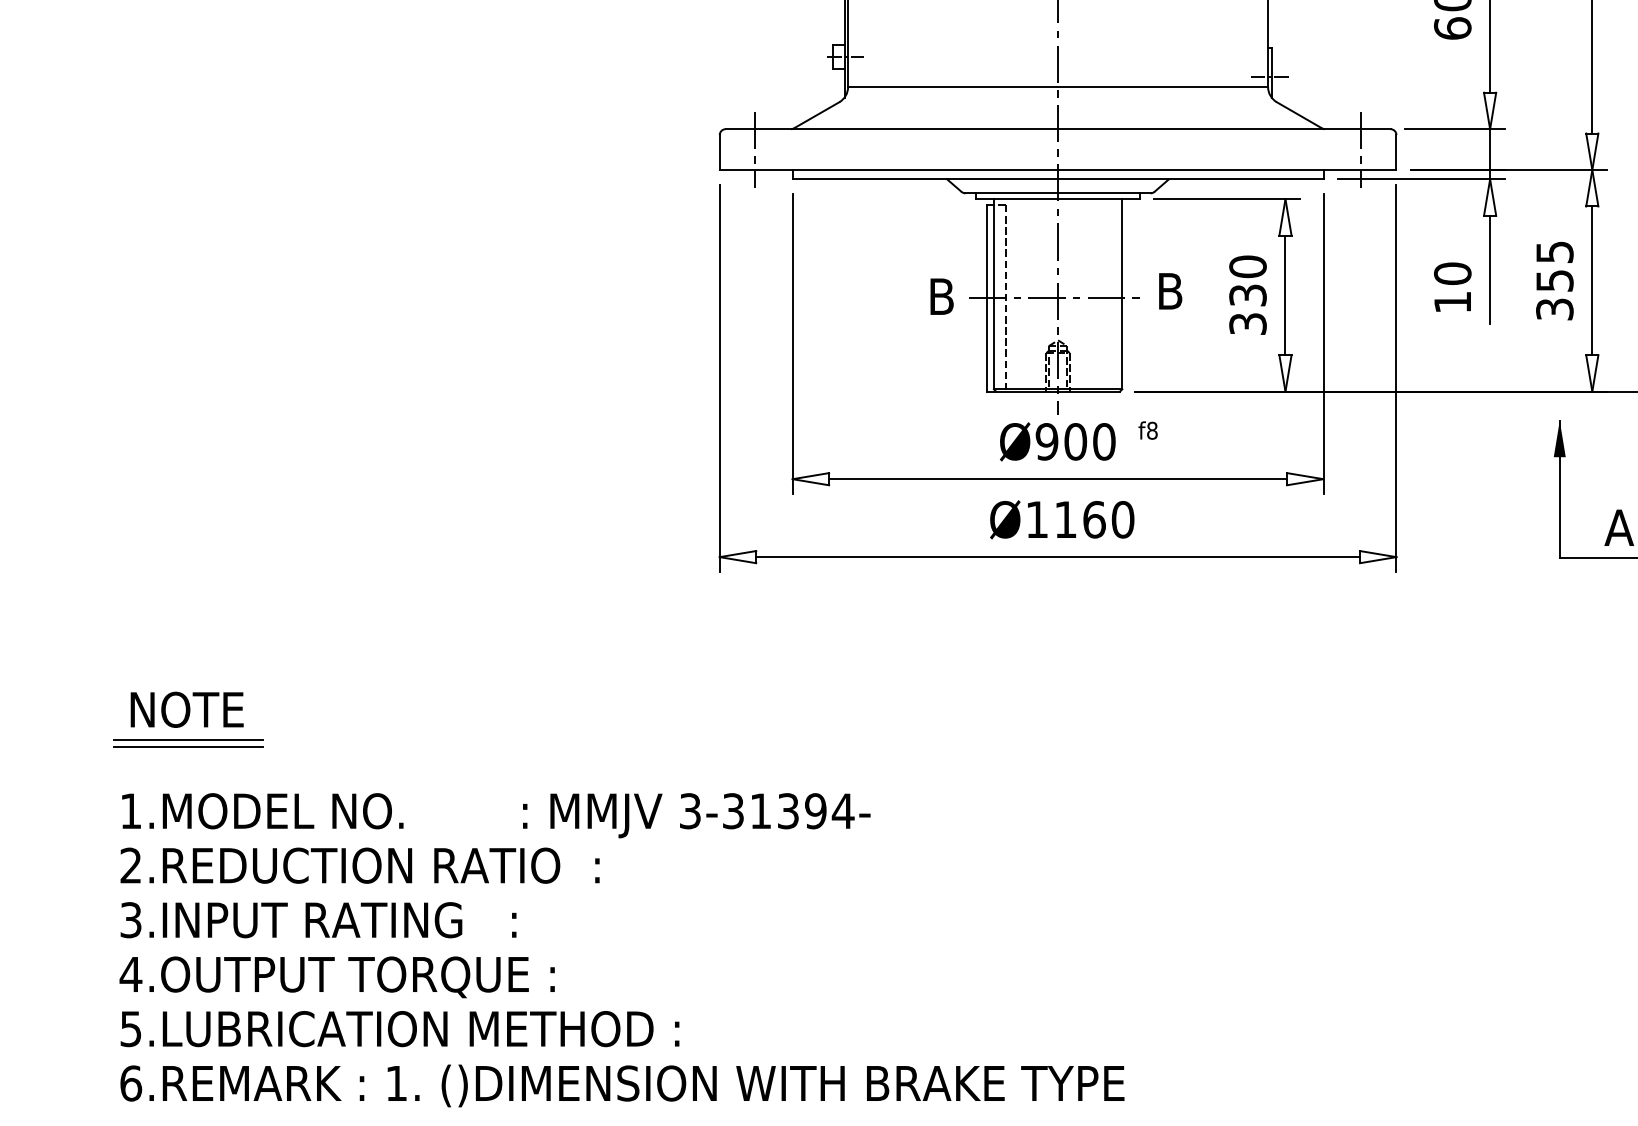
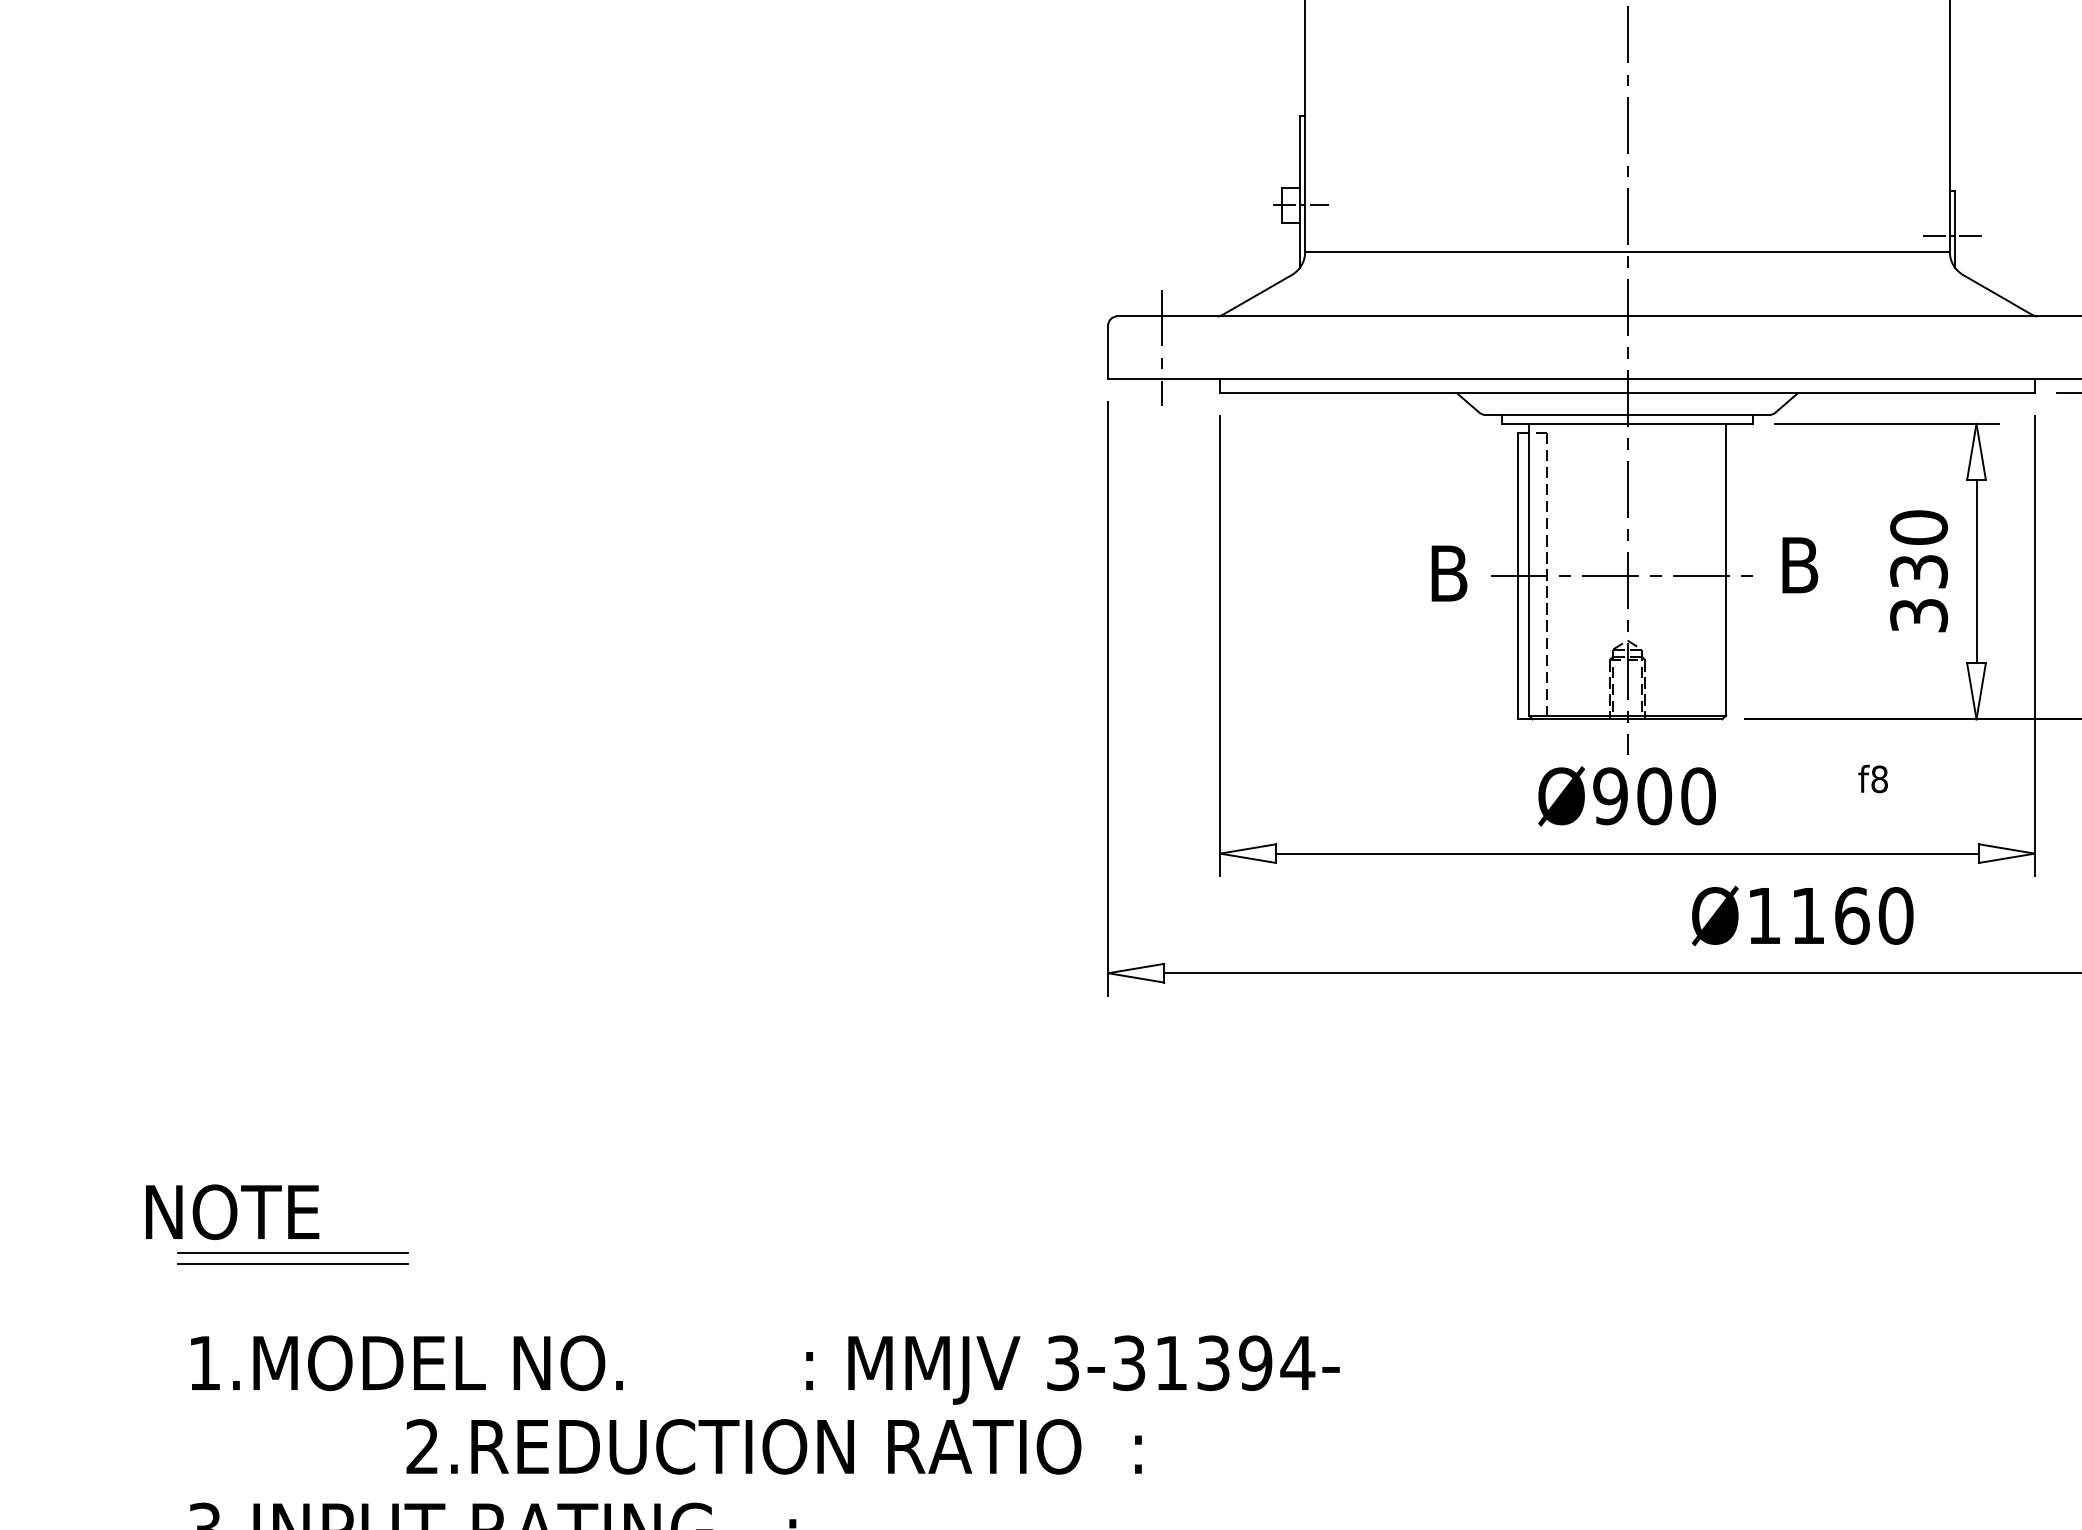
text: (1147, 430) -> (1872, 778), moved
text: (1062, 519) -> (1803, 915), moved
text: (186, 709) -> (231, 1211), moved
text: (359, 865) -> (773, 1446), moved

